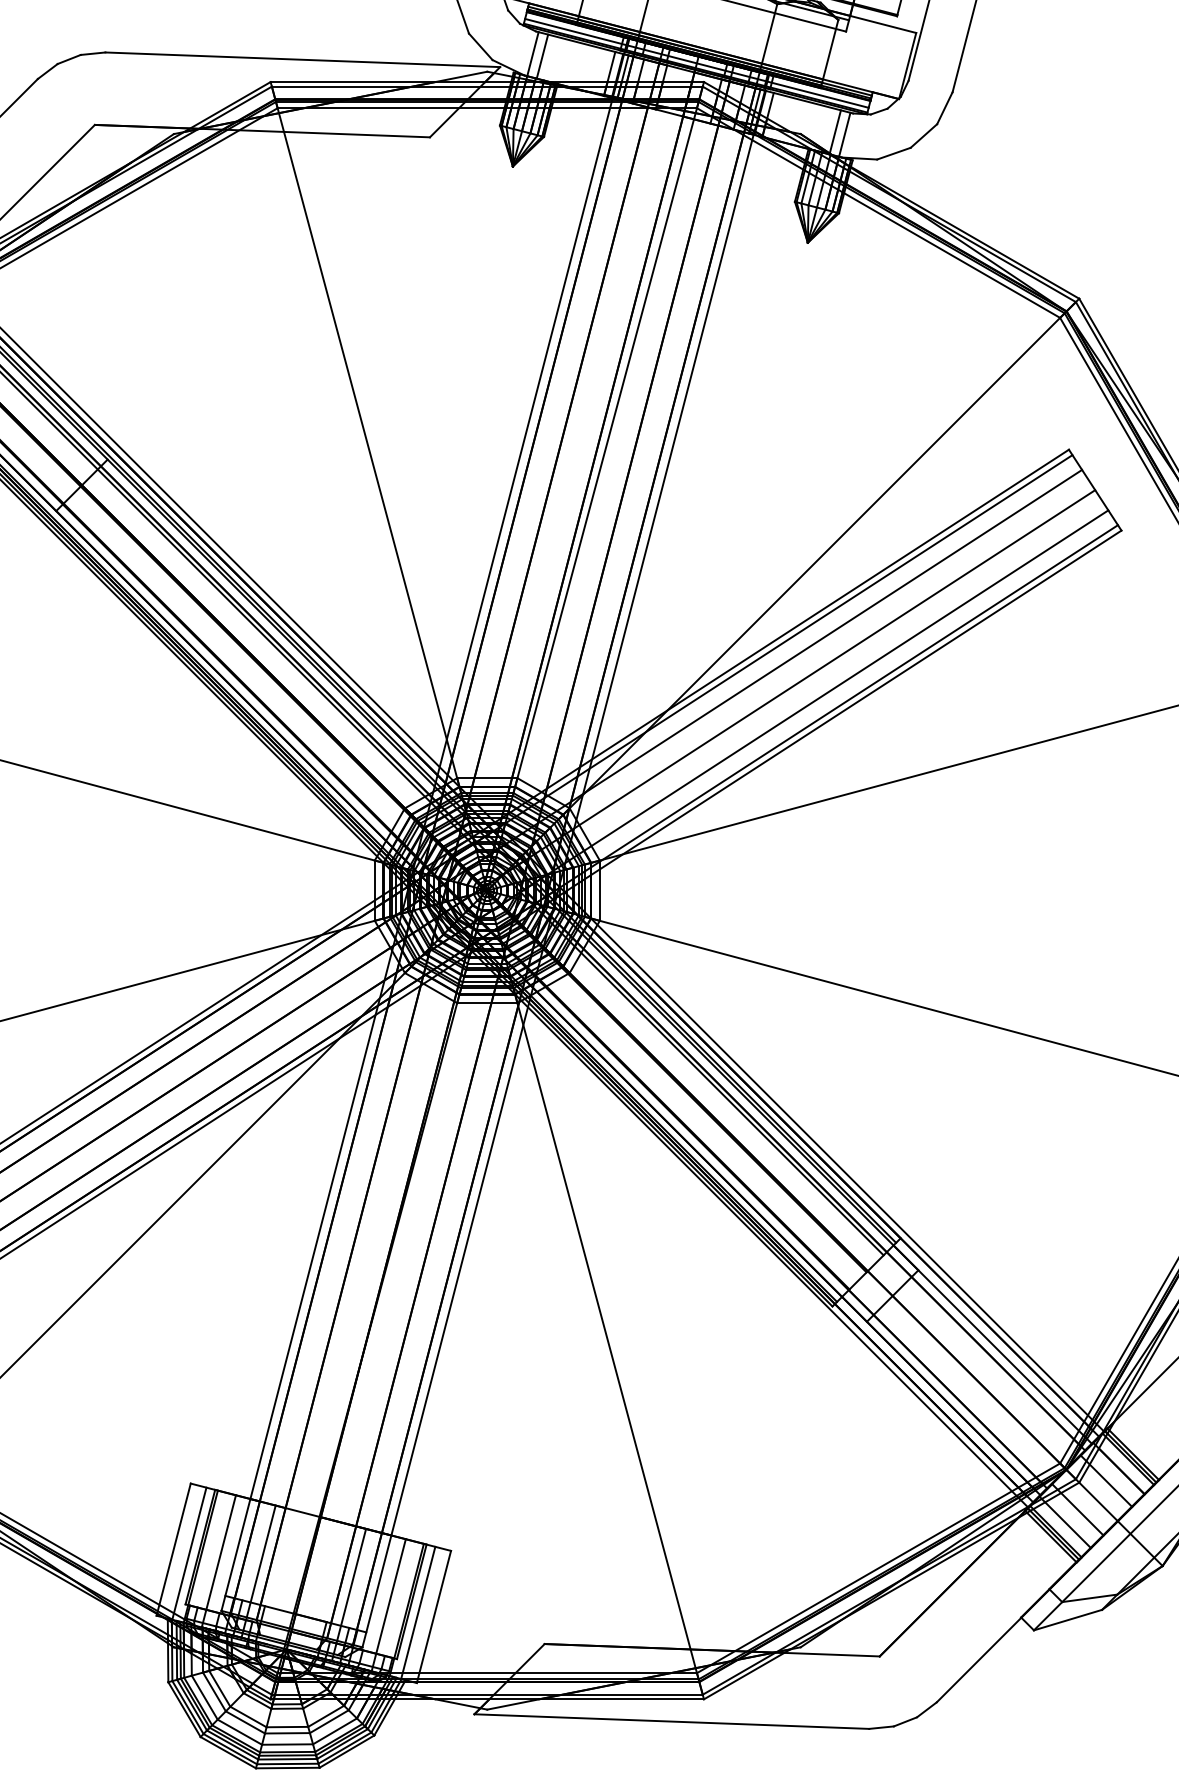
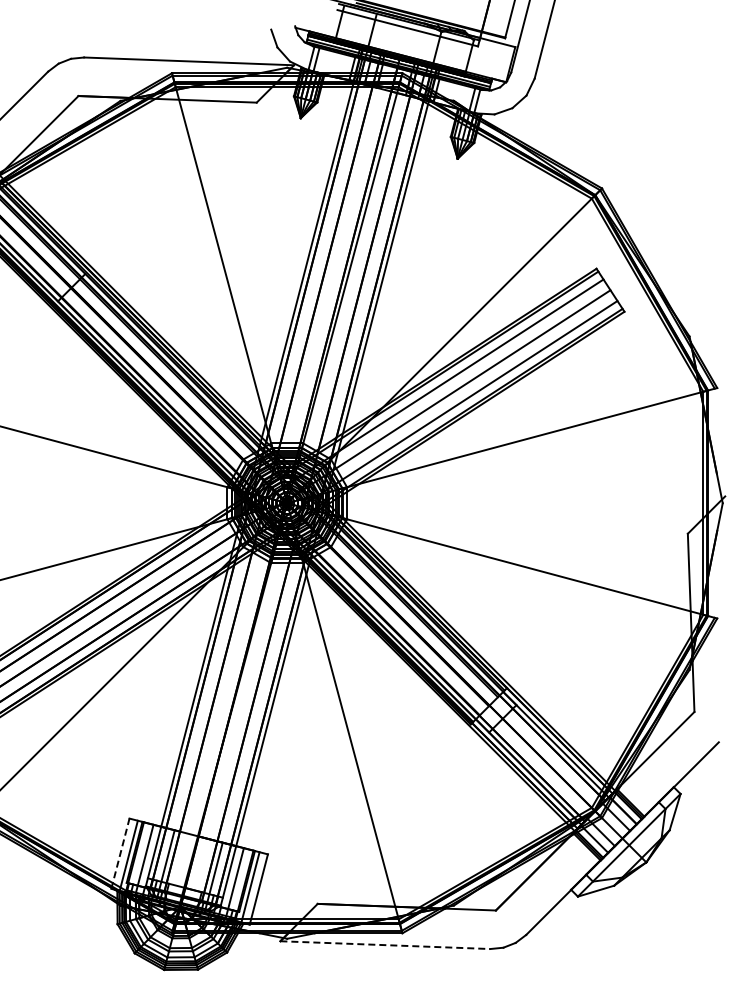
line: (173, 1549) -> (120, 853), solid -> dashed
line: (672, 1722) -> (385, 945), solid -> dashed

